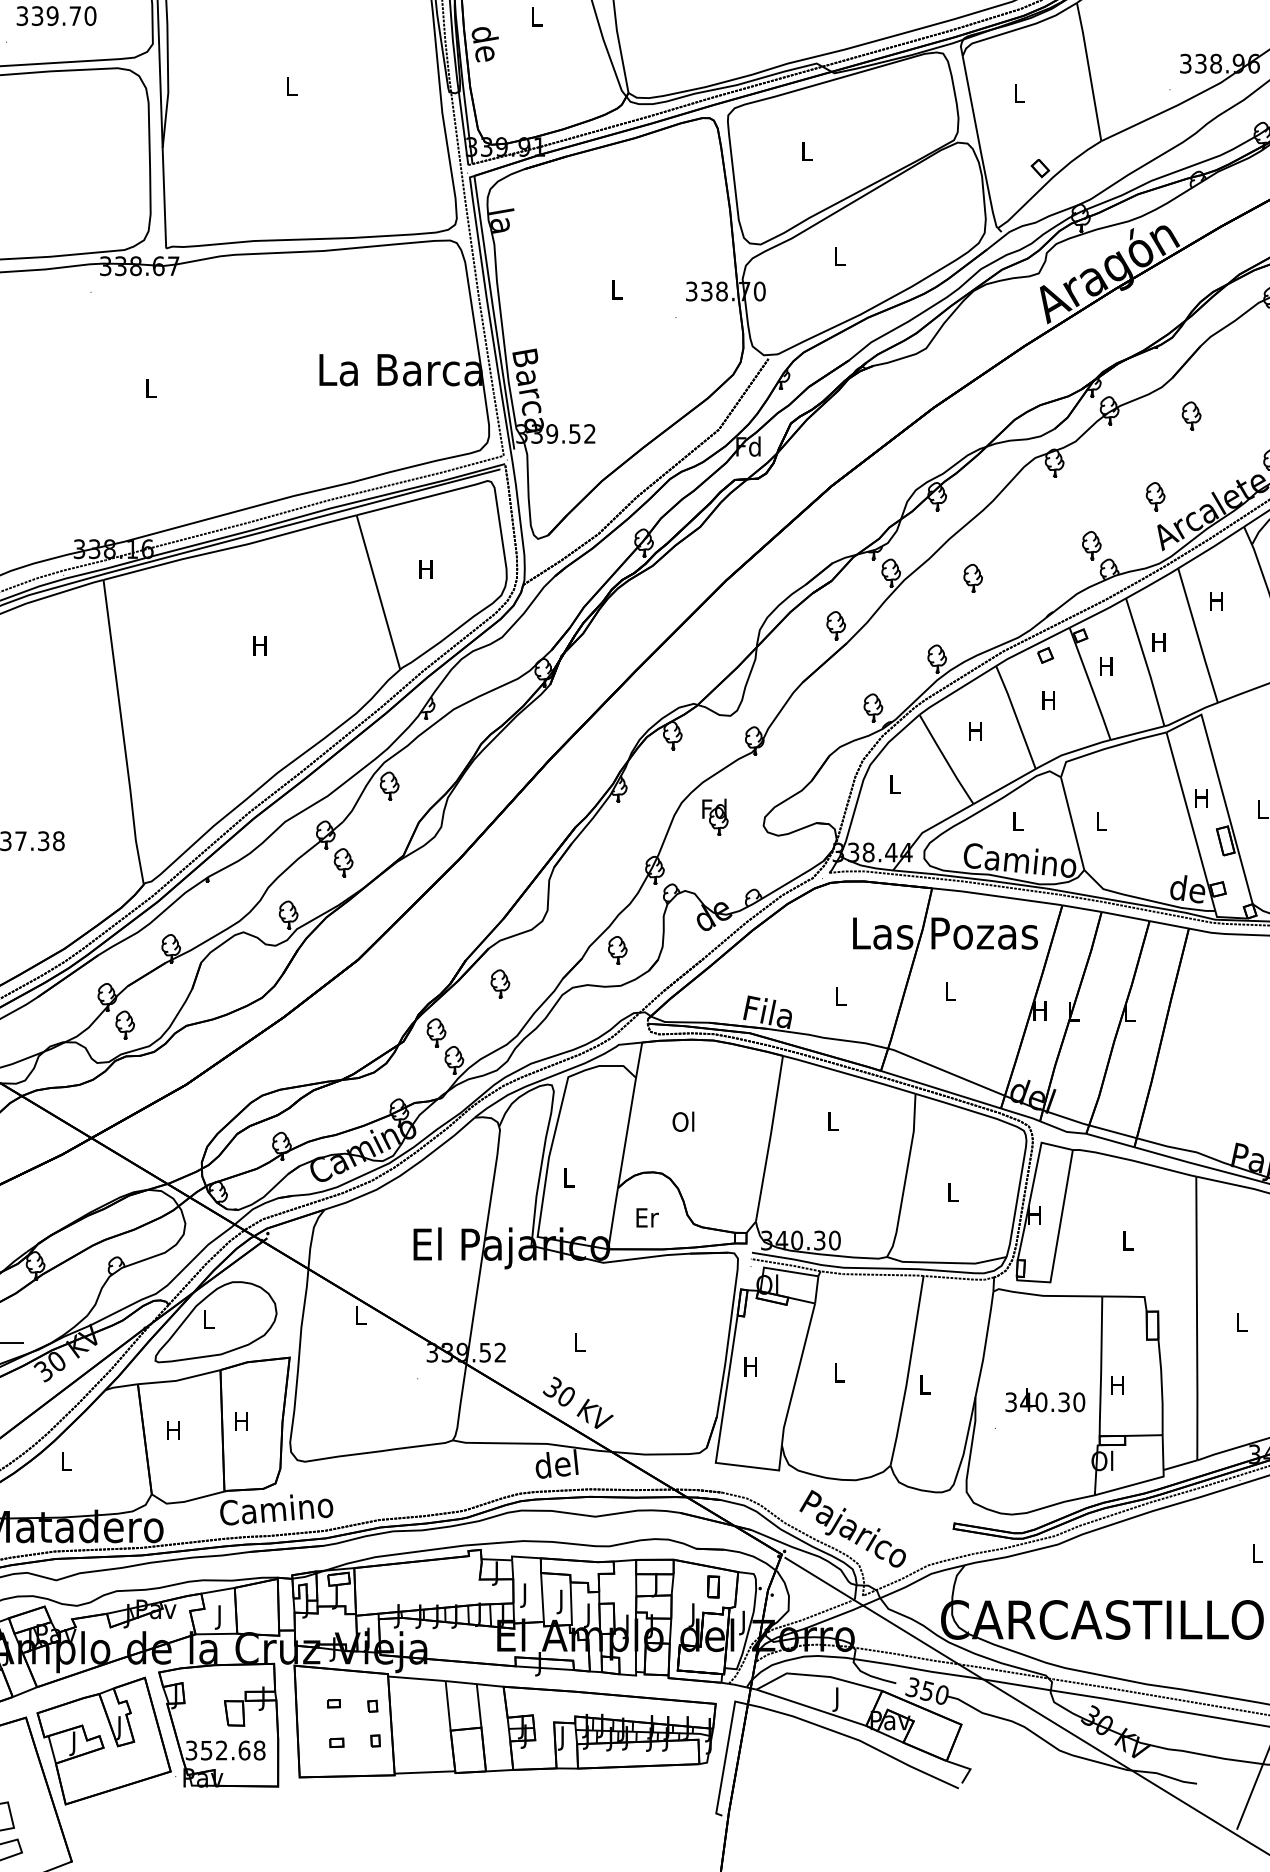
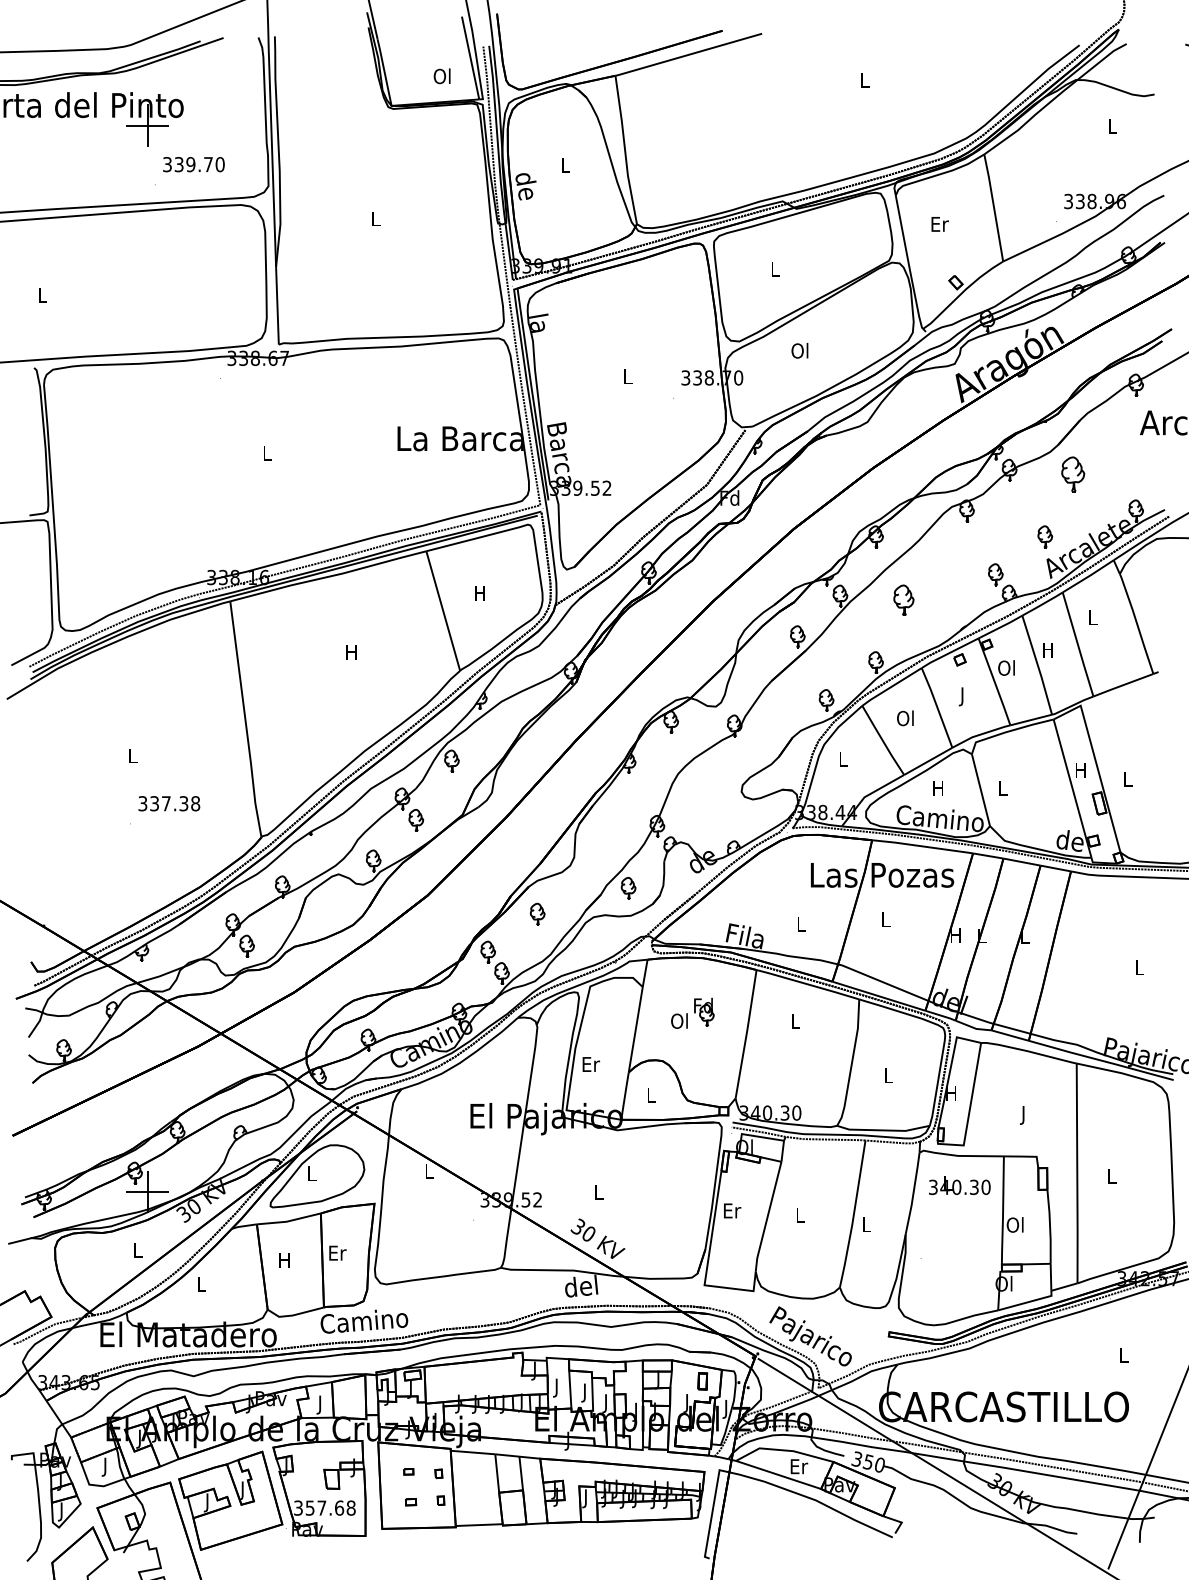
text: (1019, 93) -> (939, 224), L -> Er
text: (838, 256) -> (799, 350), L -> Ol
part: (1190, 416) -> (1072, 474), size x1.6
part: (972, 577) -> (903, 599), size x1.4
text: (1216, 600) -> (1092, 617), H -> L
text: (1105, 665) -> (1006, 667), H -> Ol
text: (1048, 702) -> (962, 696), H -> J
text: (975, 731) -> (905, 718), H -> Ol
part: (715, 816) -> (704, 1011), moved
text: (1016, 821) -> (937, 788), L -> H
text: (569, 1177) -> (591, 1064), L -> Er
text: (647, 1217) -> (651, 1095), Er -> L
text: (1128, 1243) -> (1024, 1115), L -> J
text: (751, 1366) -> (732, 1210), H -> Er
text: (1115, 1384) -> (1014, 1224), H -> Ol
text: (1044, 1399) -> (959, 1185), moved
text: (241, 1420) -> (337, 1252), H -> Er
text: (838, 1699) -> (799, 1468), J -> Er
text: (221, 1749) -> (321, 1507), 352.68 -> 357.68

